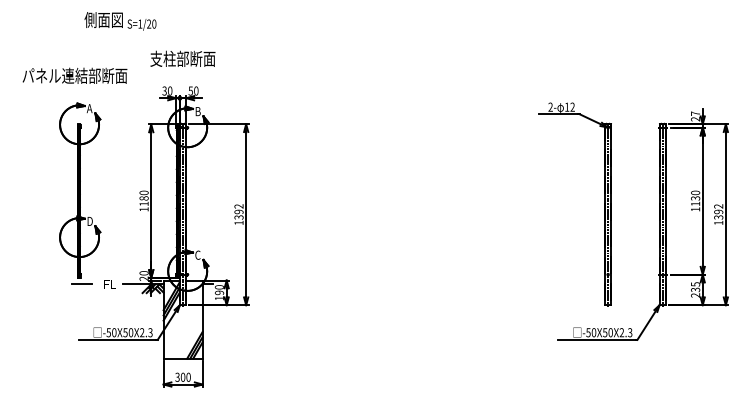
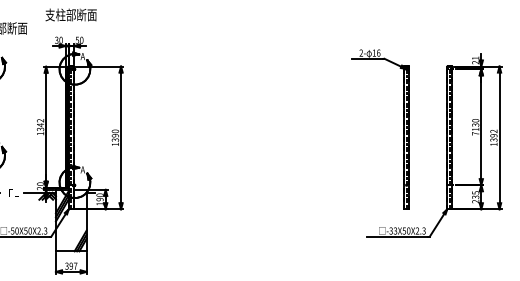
text: (572, 106) -> (378, 52), 12 -> 16
text: (197, 111) -> (82, 56), B -> A
text: (695, 113) -> (475, 58), 27 -> 21
text: (143, 198) -> (40, 125), 1180 -> 1342
text: (238, 206) -> (115, 131), 1392 -> 1390
text: (695, 209) -> (475, 133), 1130 -> 7130
text: (197, 254) -> (82, 169), C -> A
text: (591, 332) -> (393, 230), -50X50X2.3 -> -33X50X2.3
text: (185, 376) -> (73, 265), 300 -> 397

